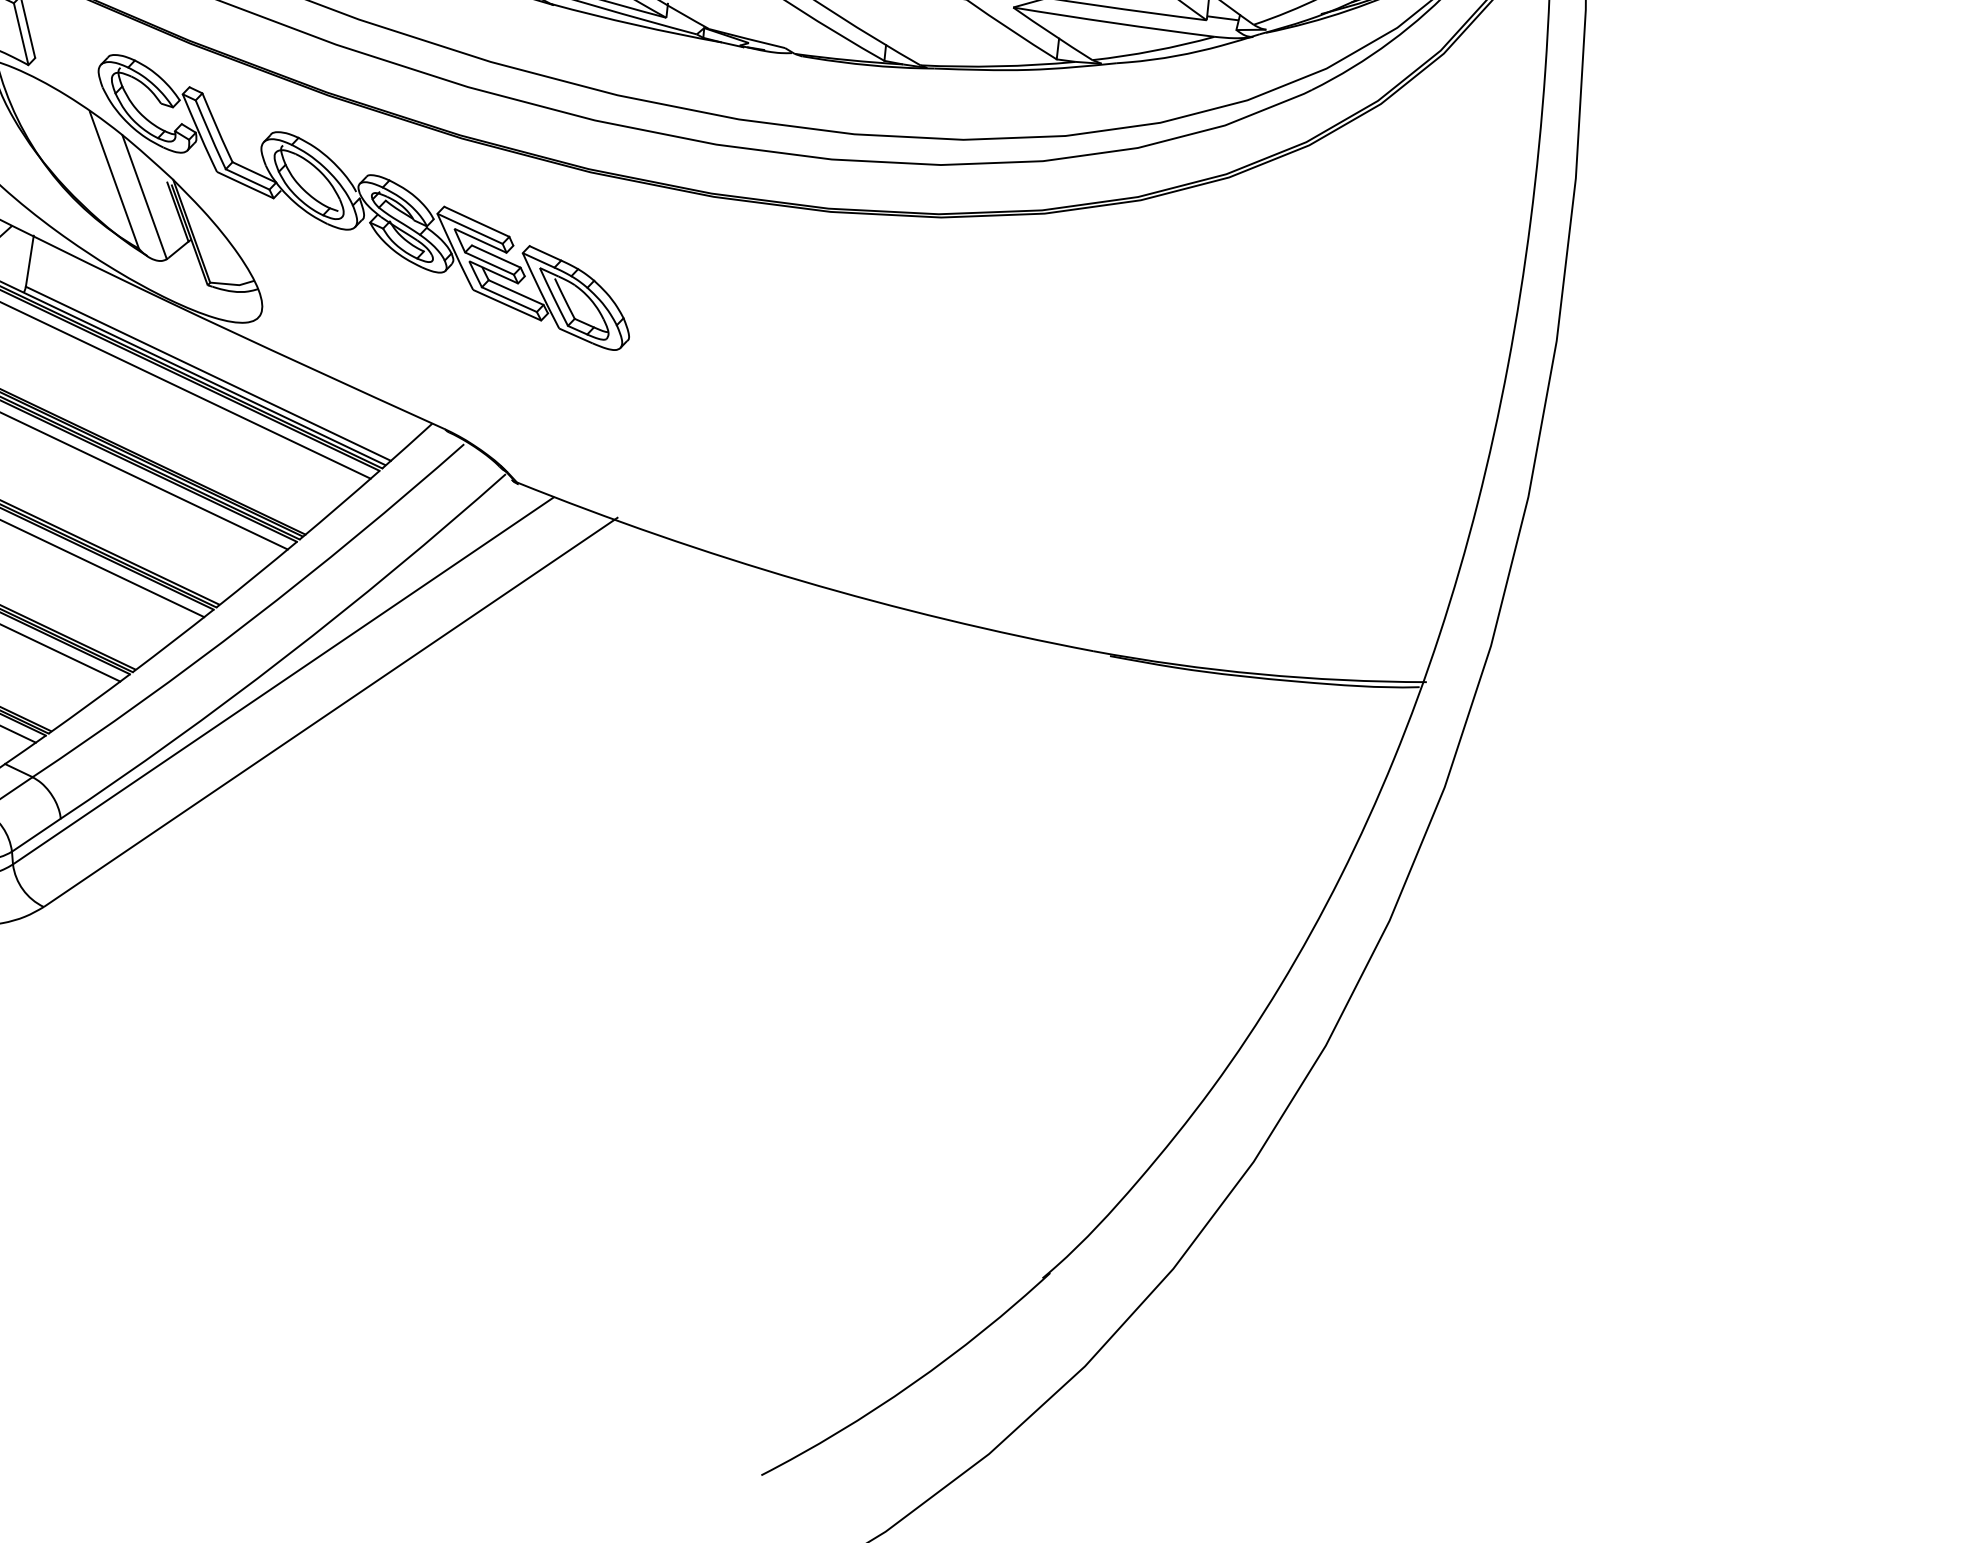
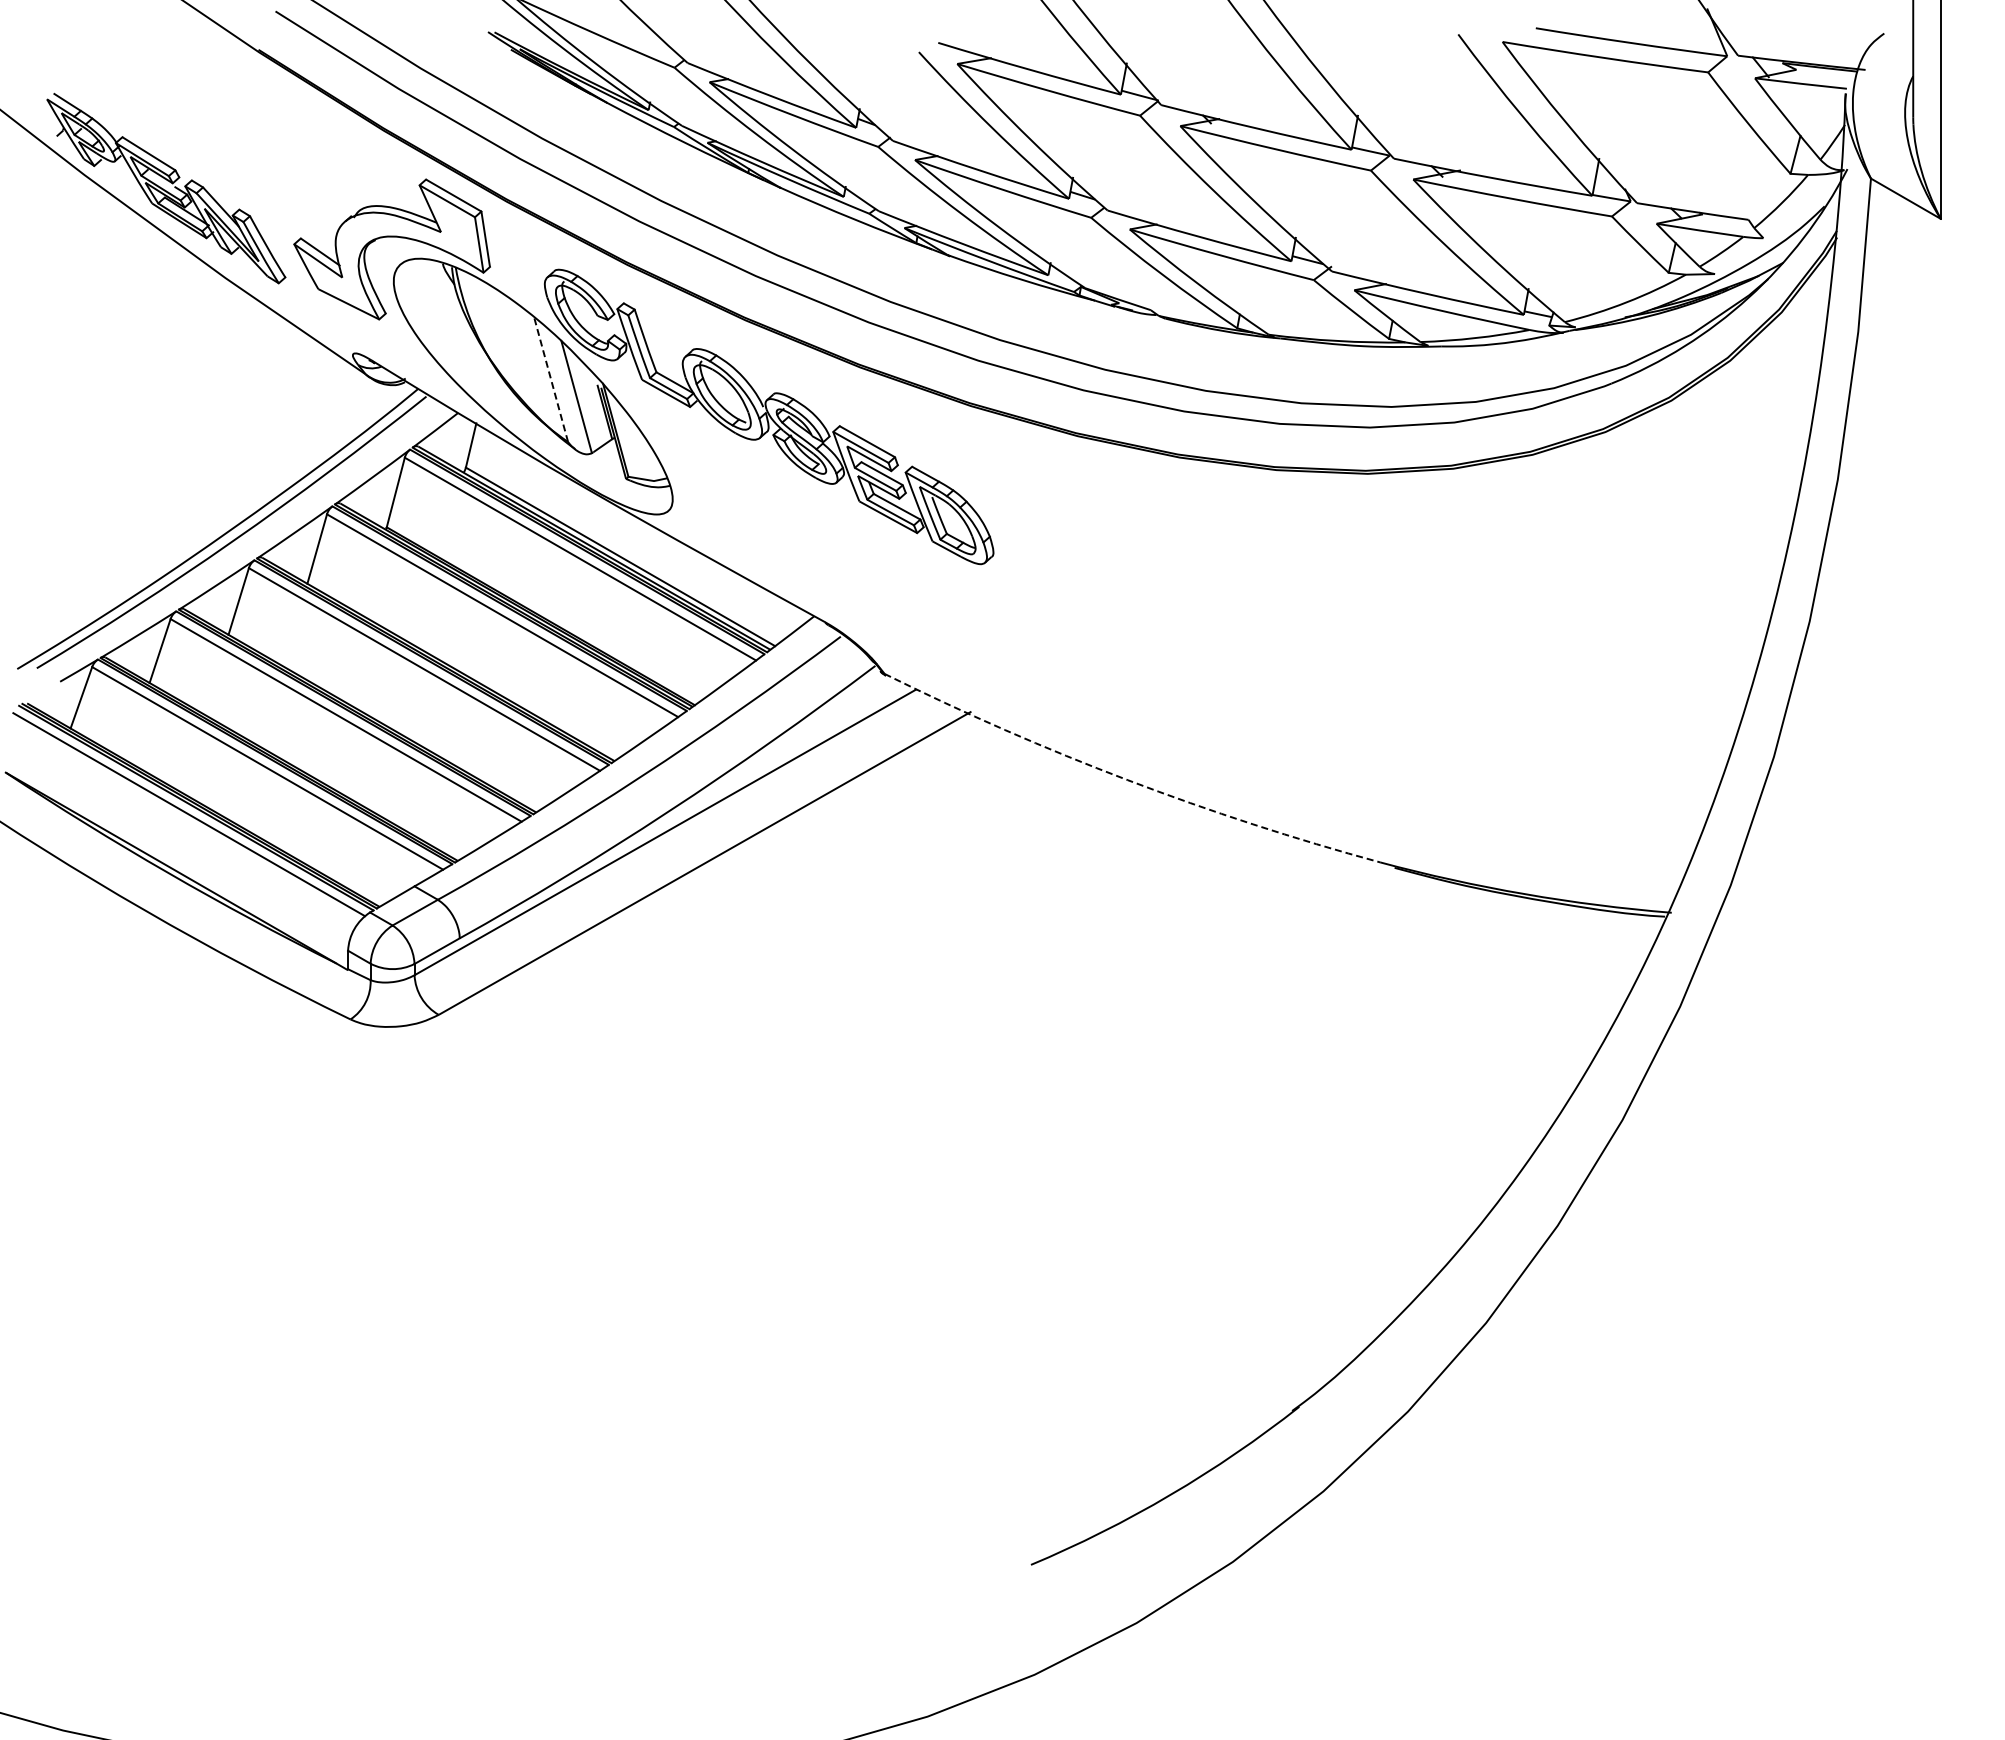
line: (114, 179) -> (551, 379), solid -> dashed
arc: (800, 581) -> (1127, 780), solid -> dashed

